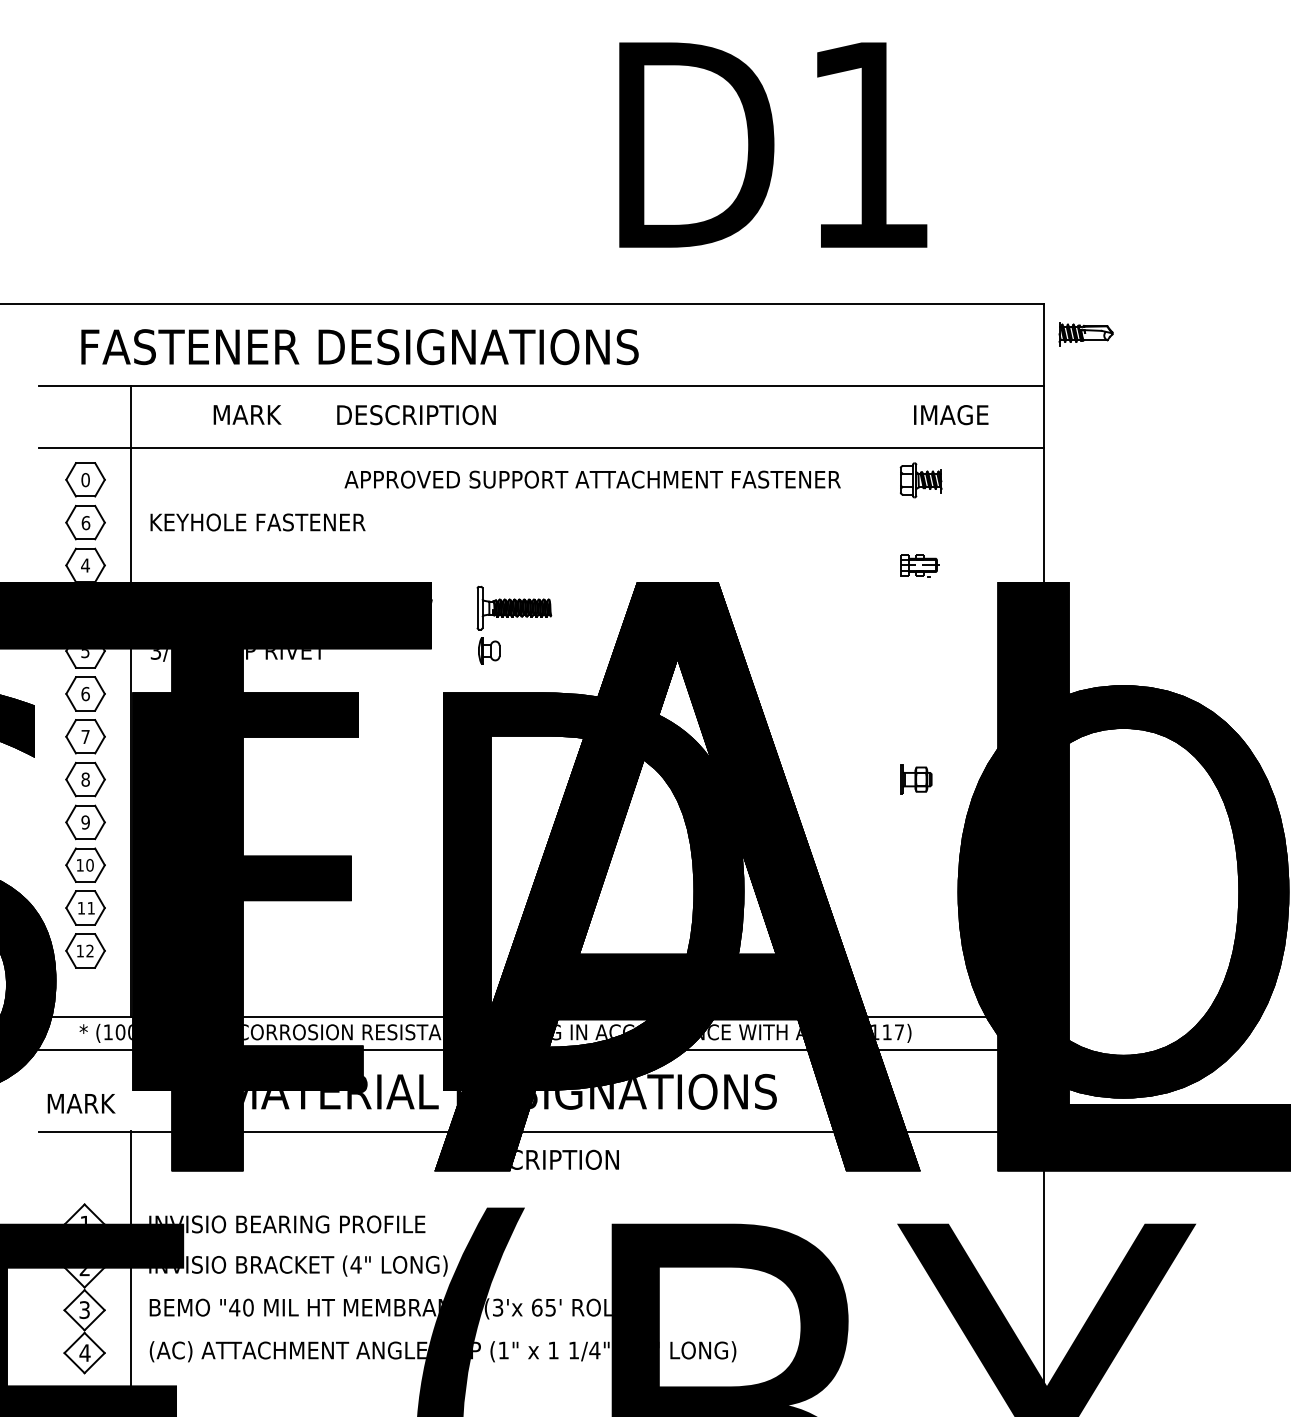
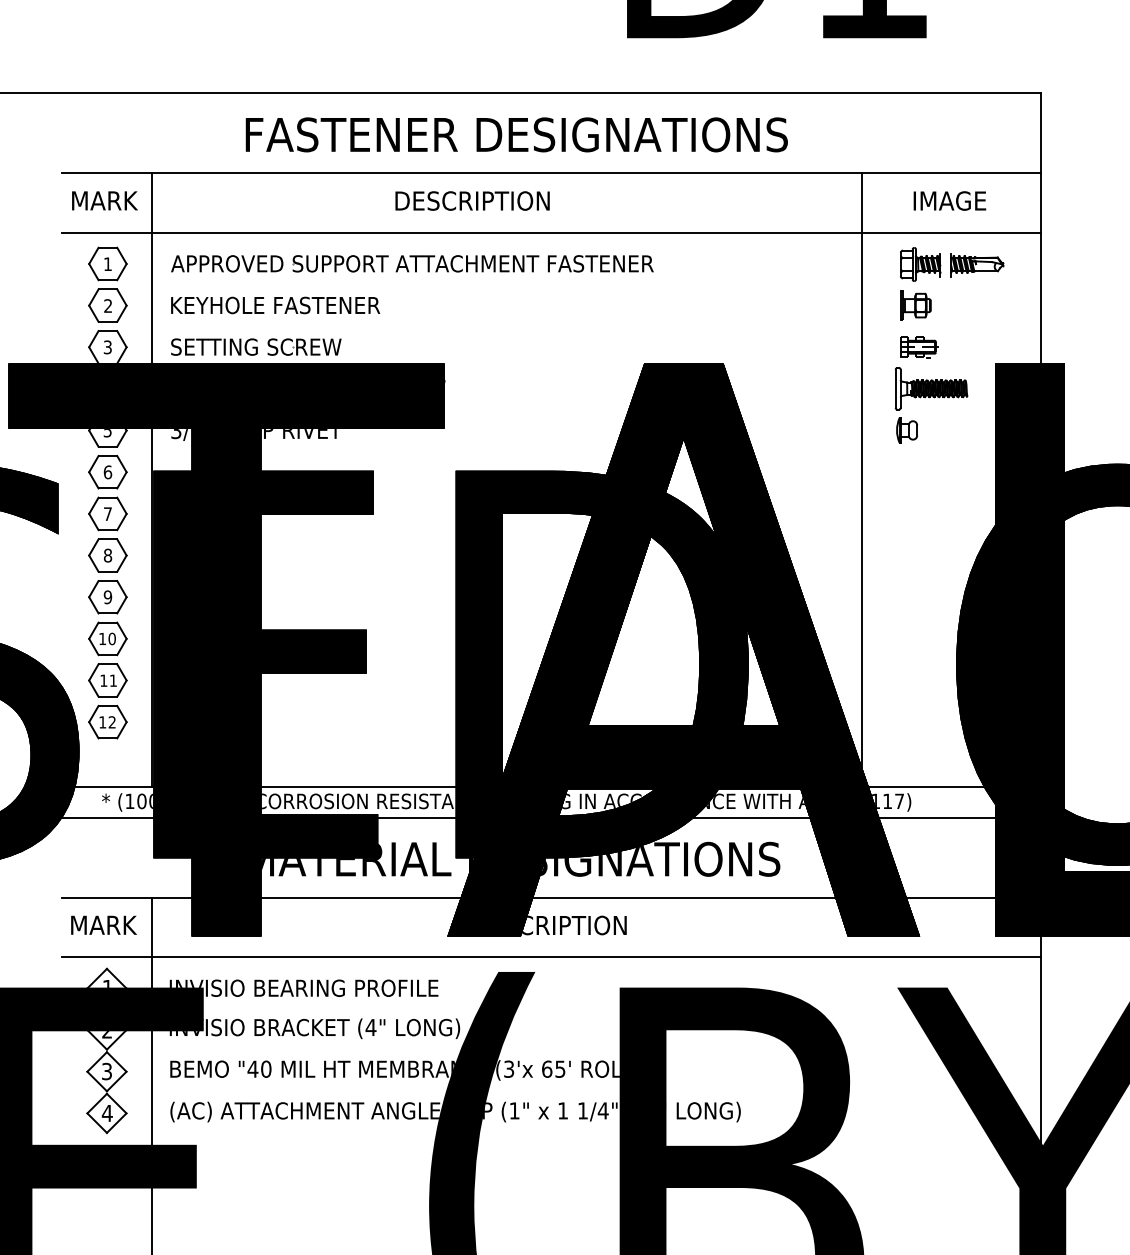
part: (1085, 334) -> (976, 265), moved
text: (359, 347) -> (516, 135), moved
text: (247, 414) -> (104, 200), moved
text: (416, 415) -> (472, 201), moved
part: (592, 479) -> (412, 263), moved
text: (85, 480) -> (107, 264), 0 -> 1
text: (85, 522) -> (107, 305), 6 -> 2
text: (85, 565) -> (107, 347), 4 -> 3
part: (237, 565) -> (255, 347), added
part: (513, 617) -> (930, 397), moved
line: (860, 701) -> (861, 479), added
part: (916, 779) -> (916, 305), moved
text: (81, 1103) -> (103, 925), moved
line: (541, 1192) -> (551, 957), added

